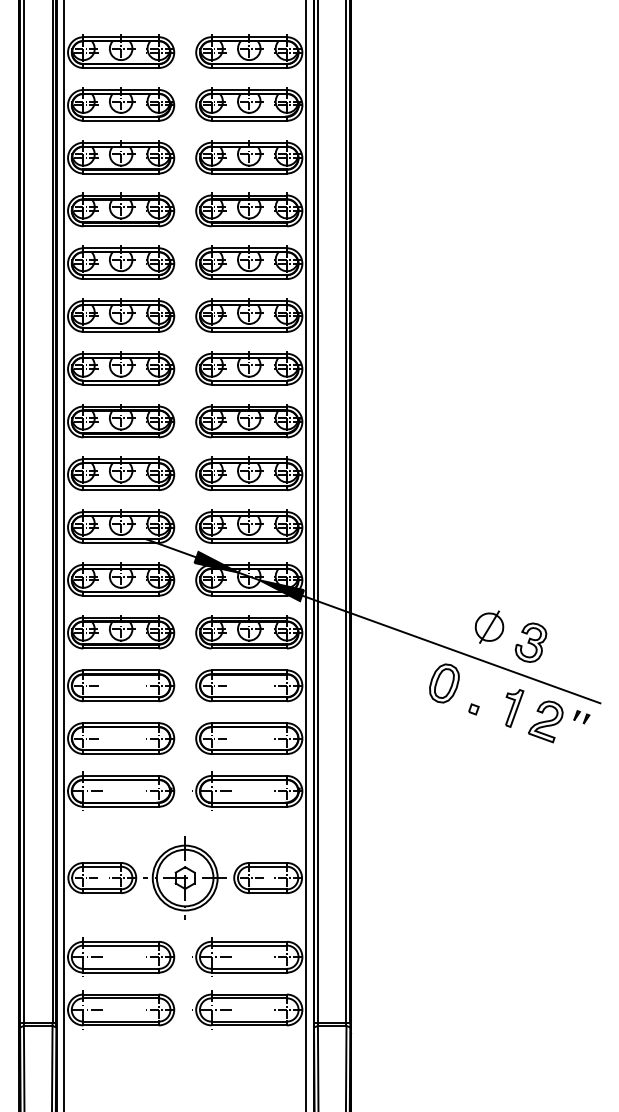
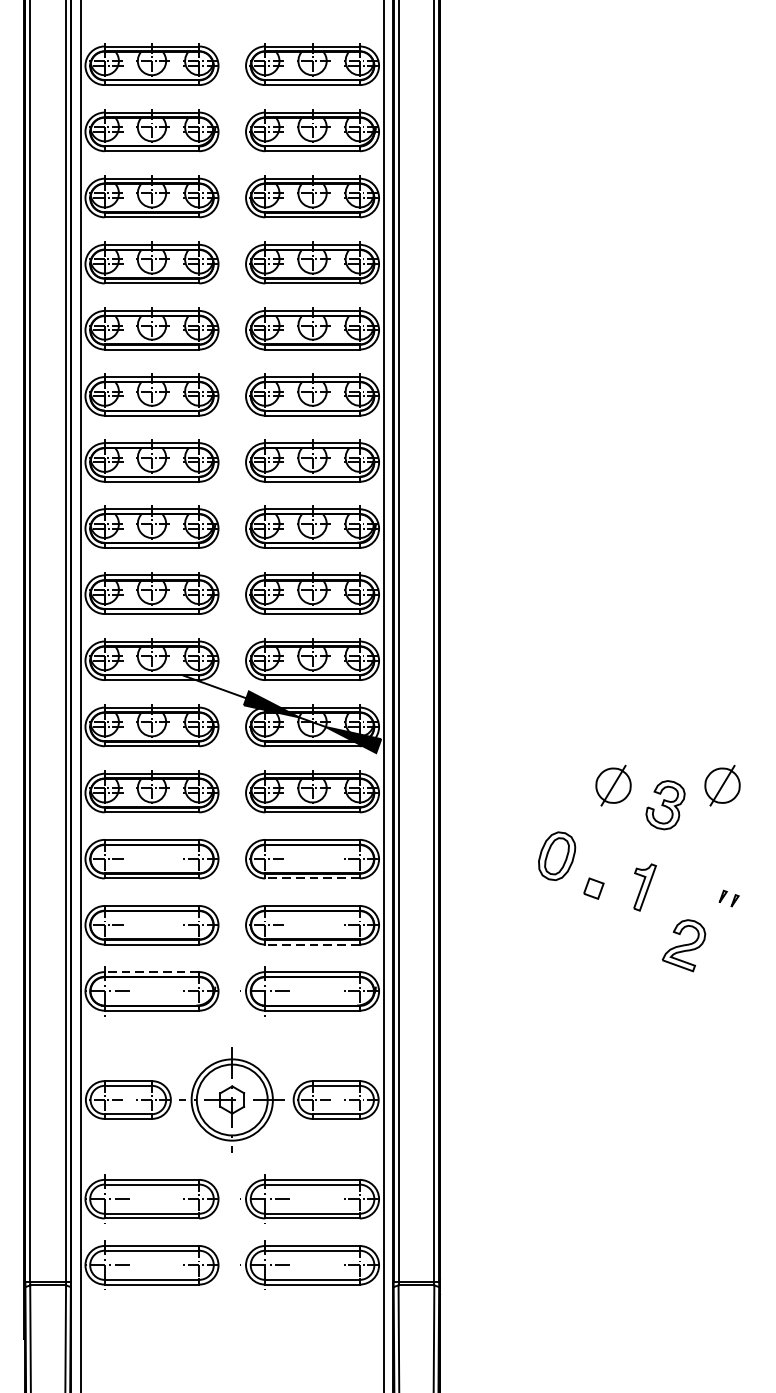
part: (576, 626) -> (722, 784), added
line: (451, 649) -> (565, 813), removed
line: (249, 701) -> (312, 878), solid -> dashed
part: (473, 709) -> (593, 888), size x1.6
part: (545, 721) -> (683, 945), moved
line: (249, 754) -> (312, 945), solid -> dashed
line: (121, 775) -> (152, 971), solid -> dashed

